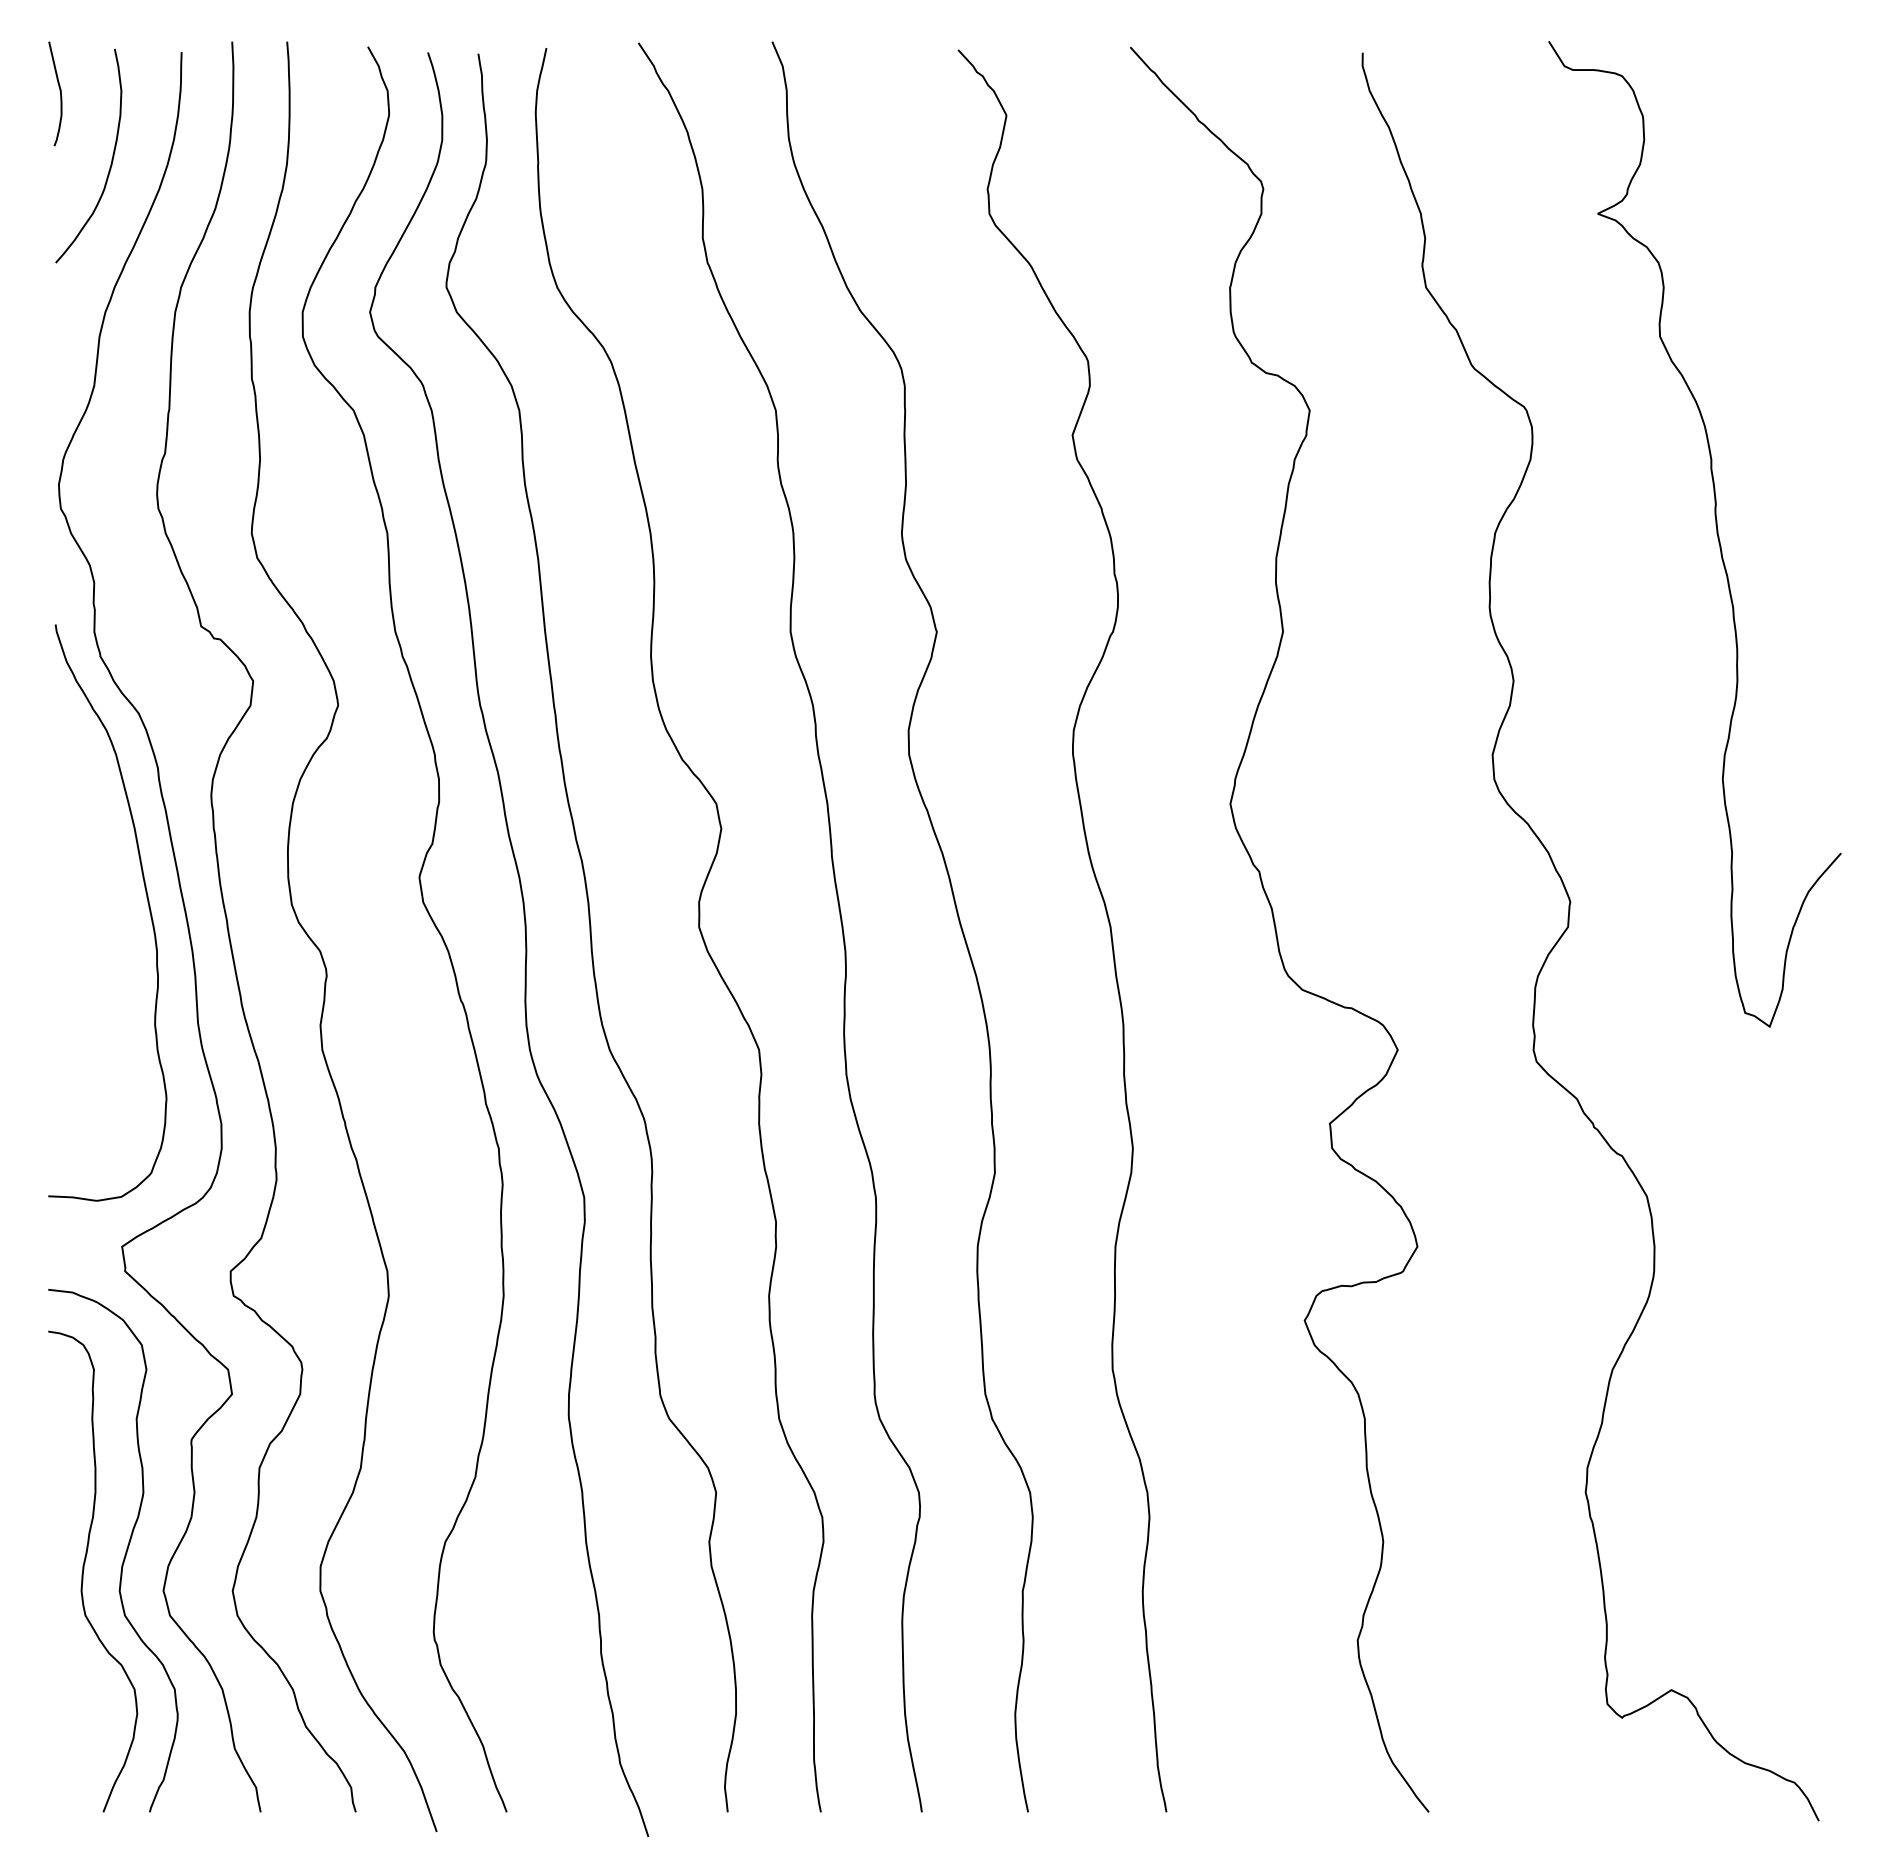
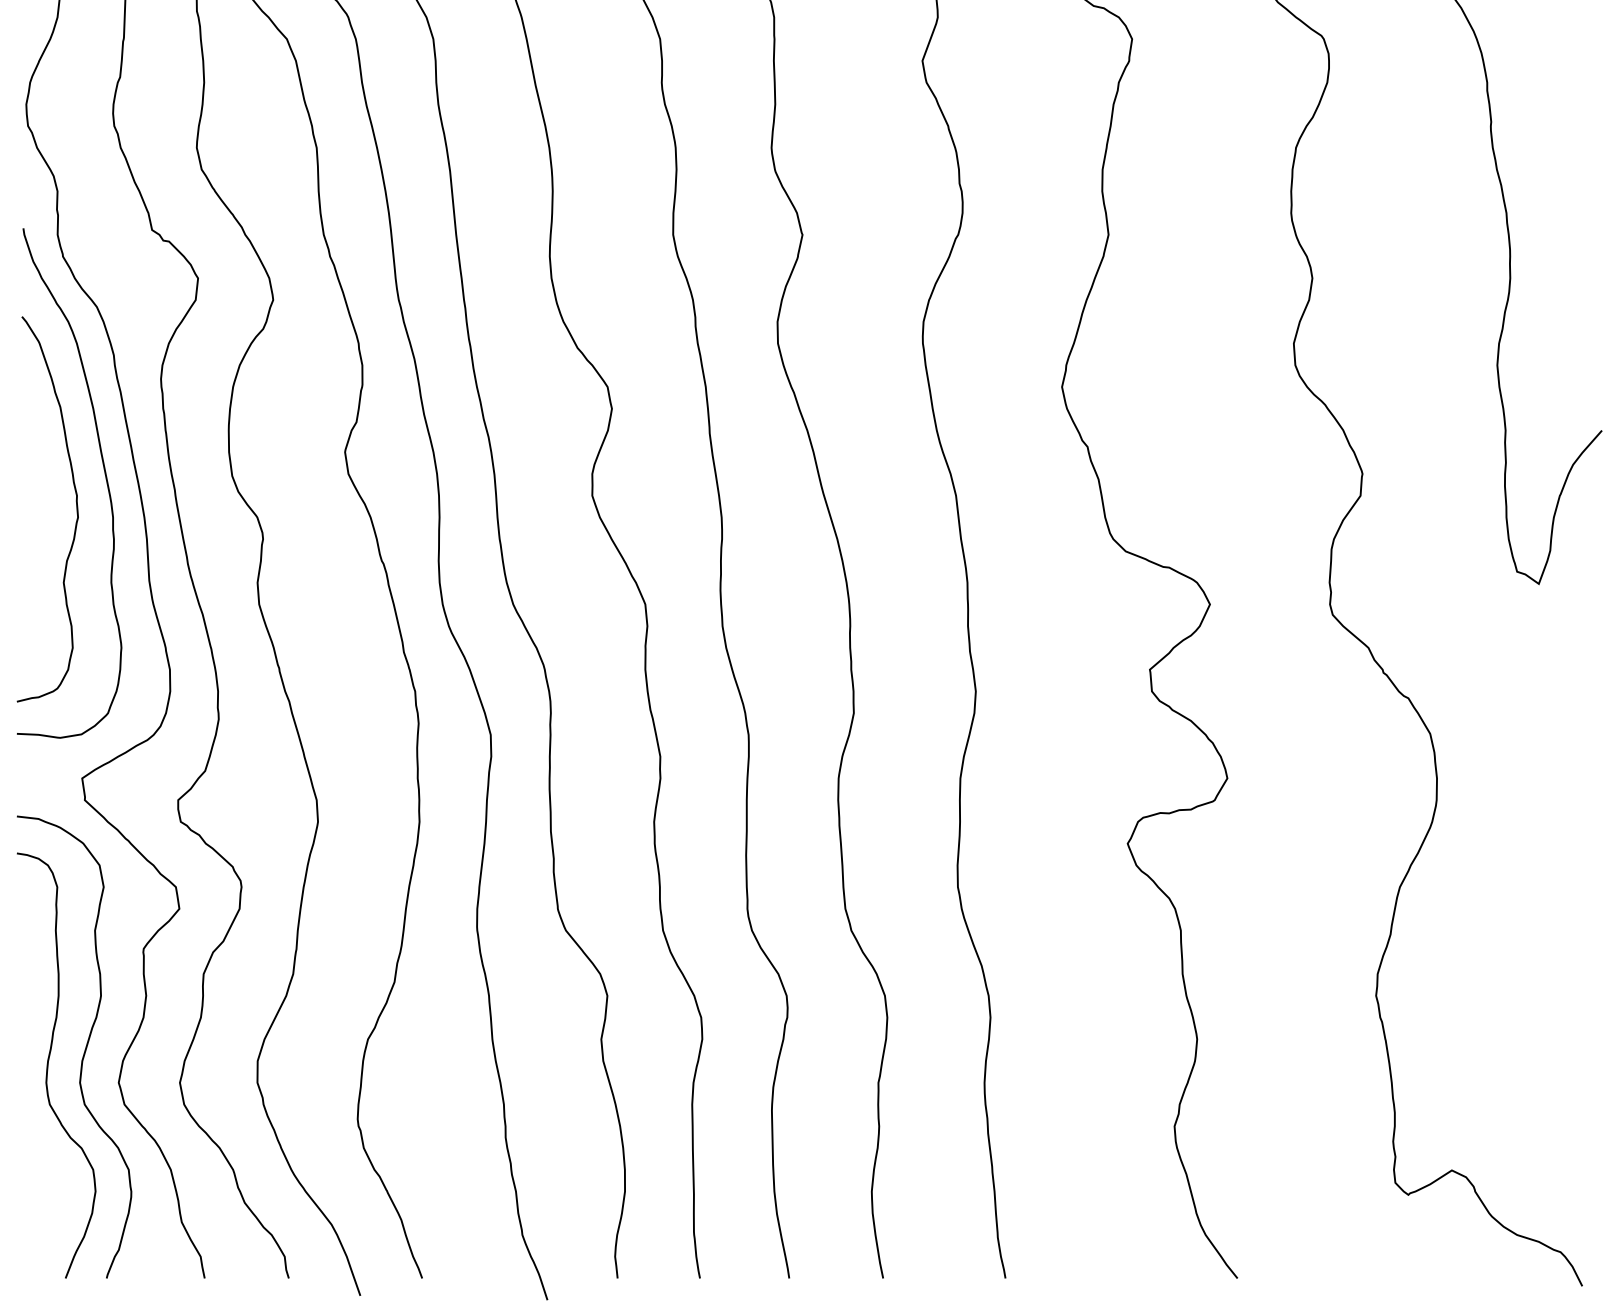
curve: (115, 942) -> (76, 509), added

